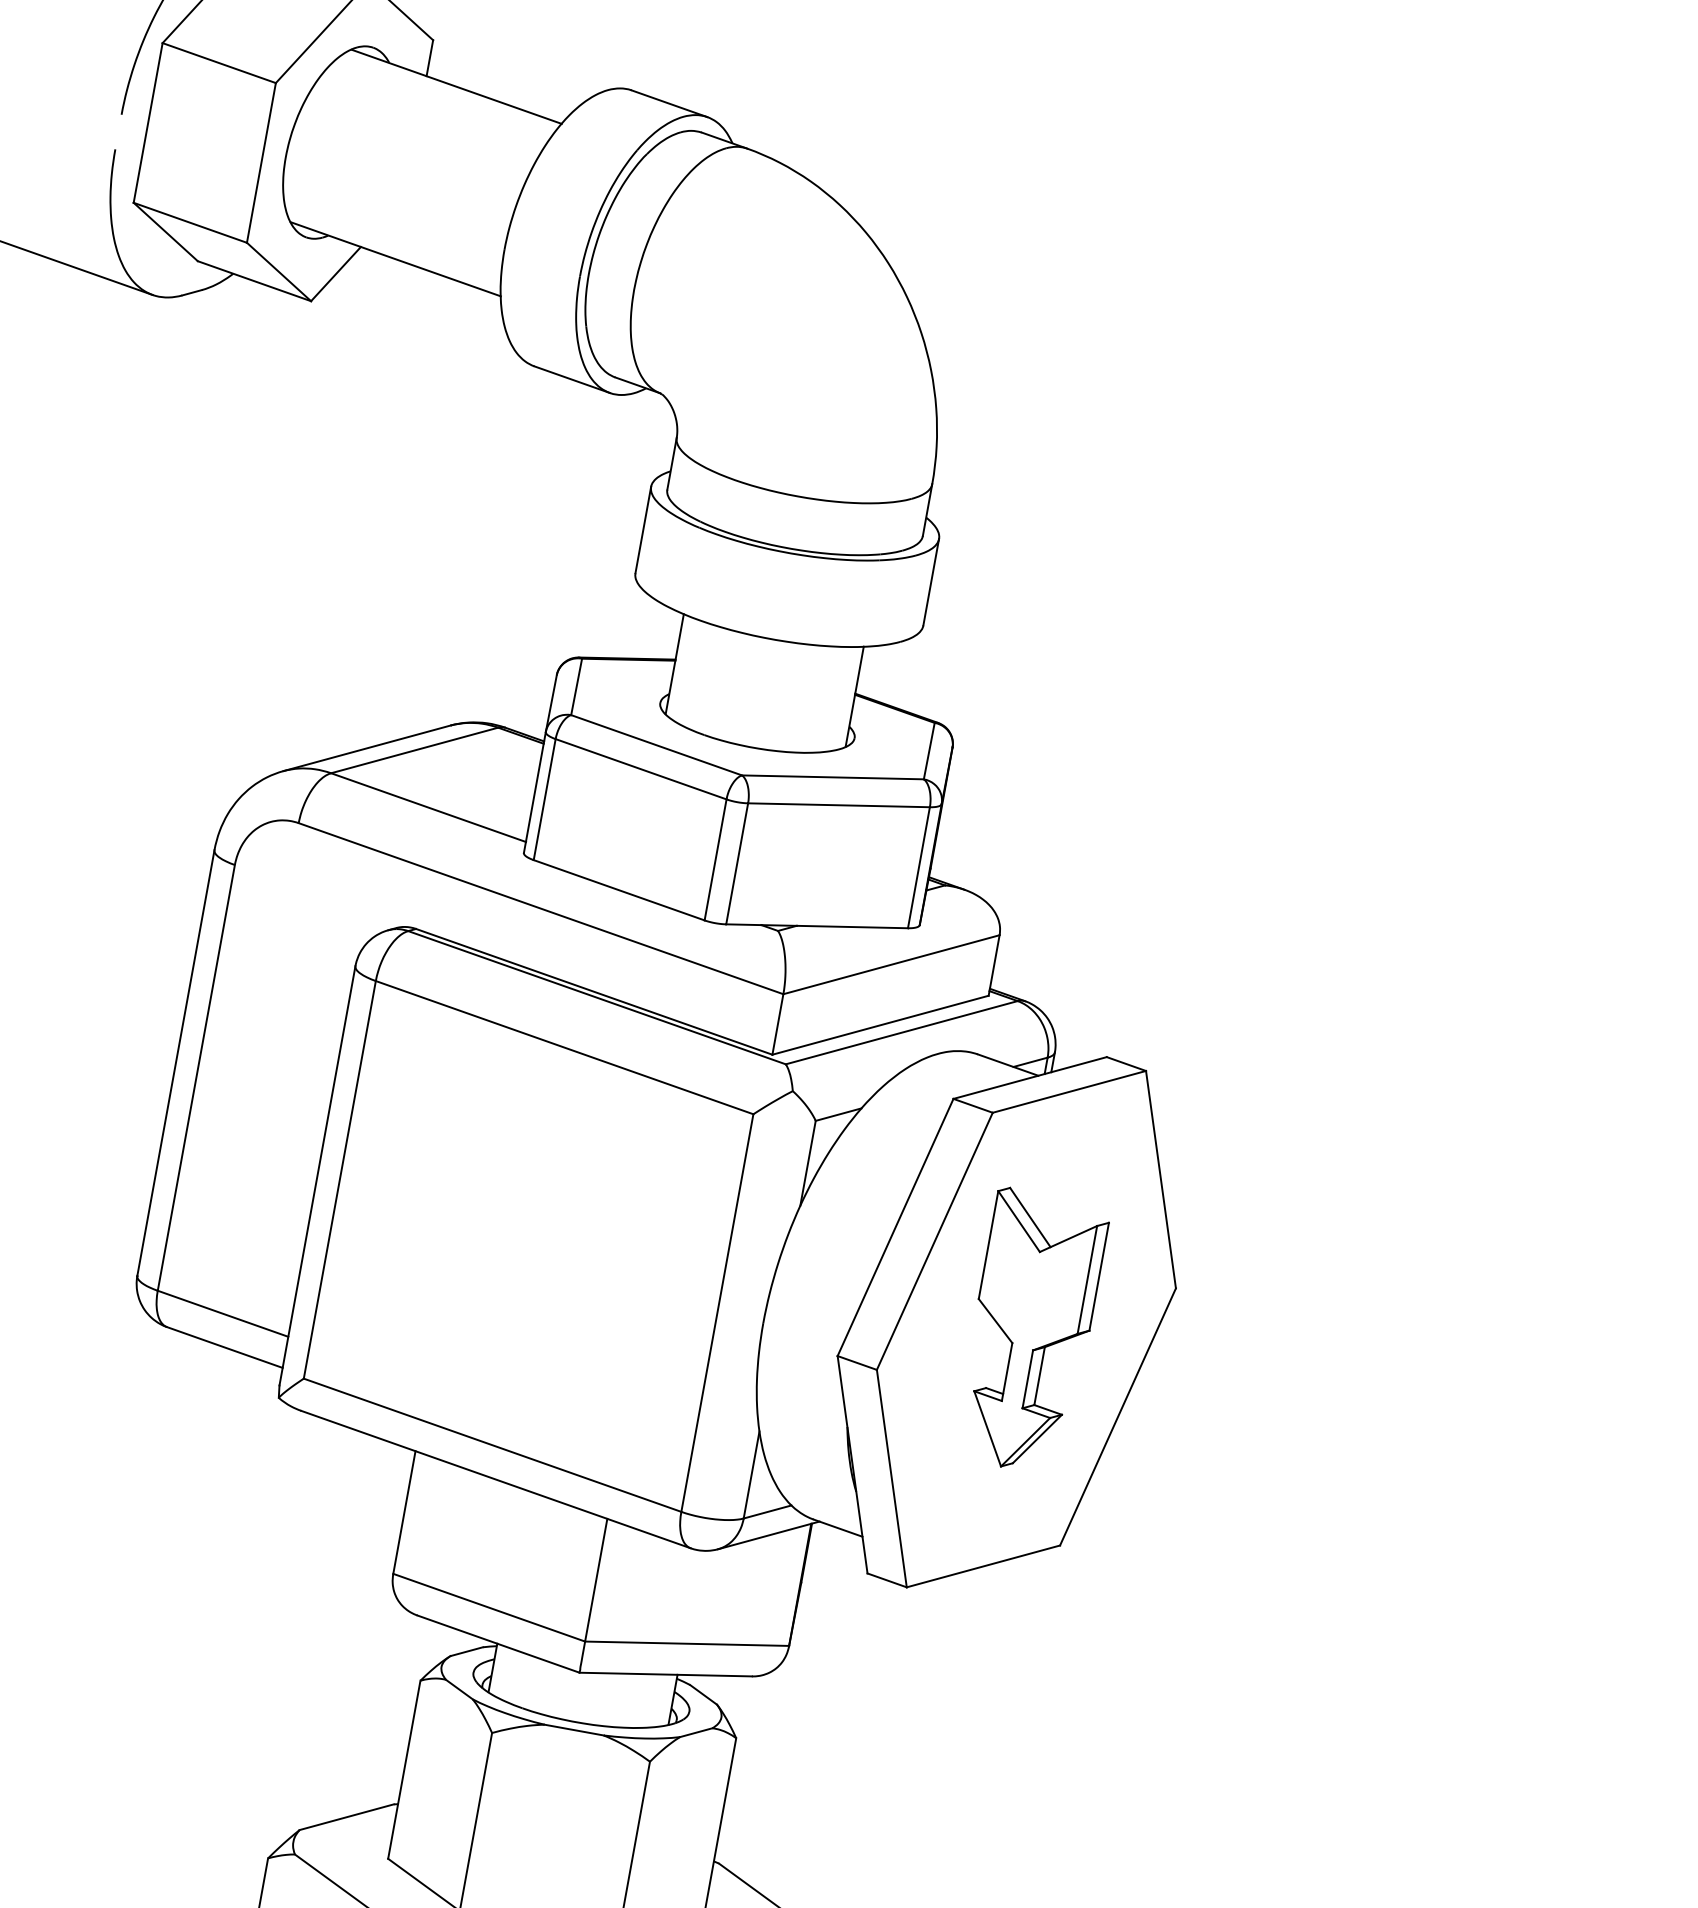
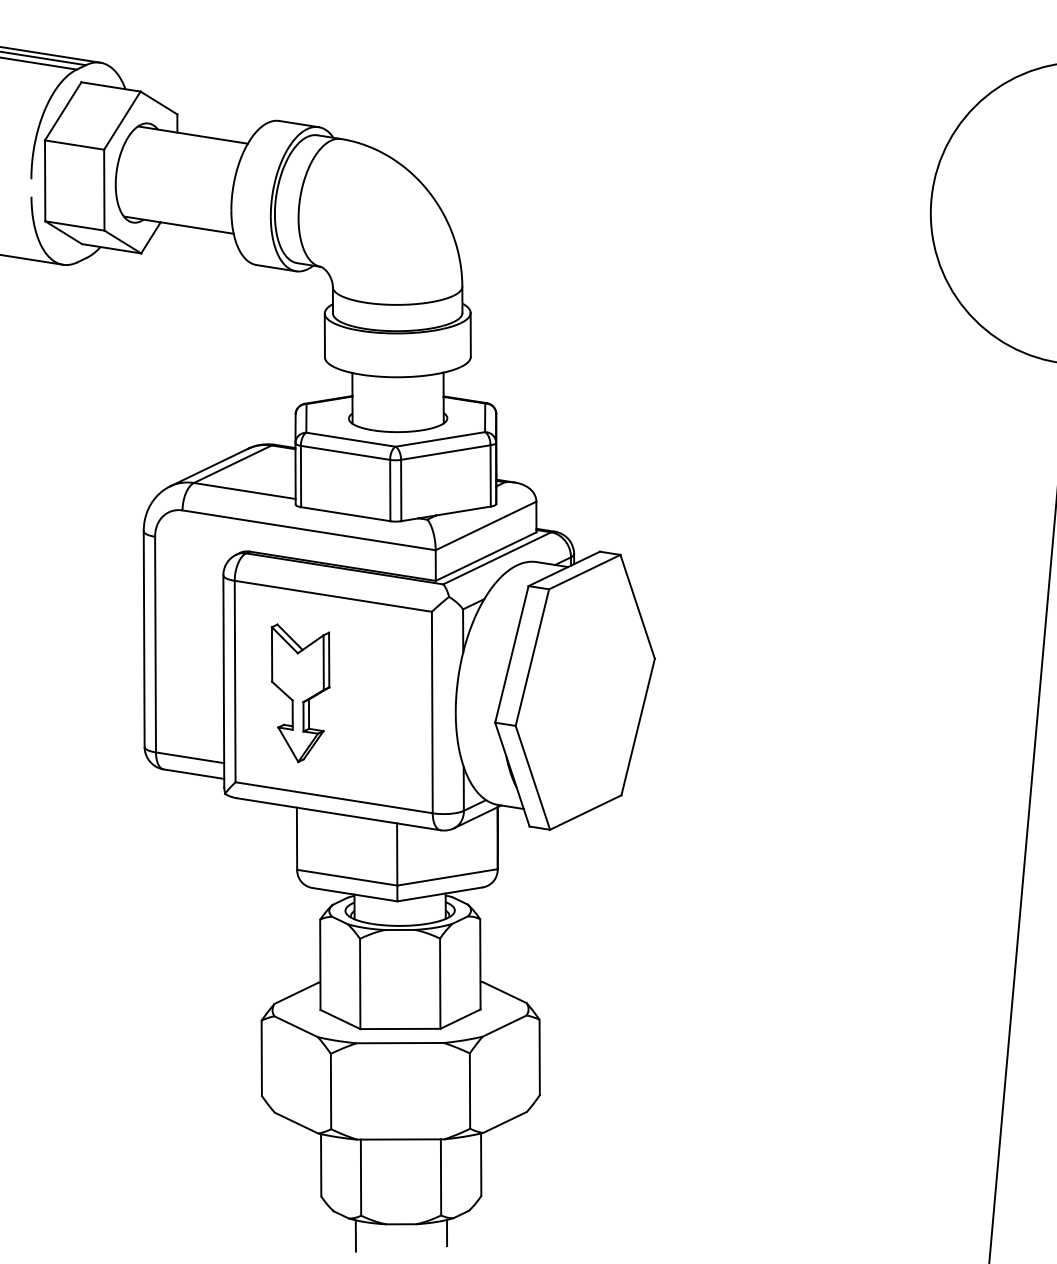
part: (1030, 1332) -> (300, 693), moved

